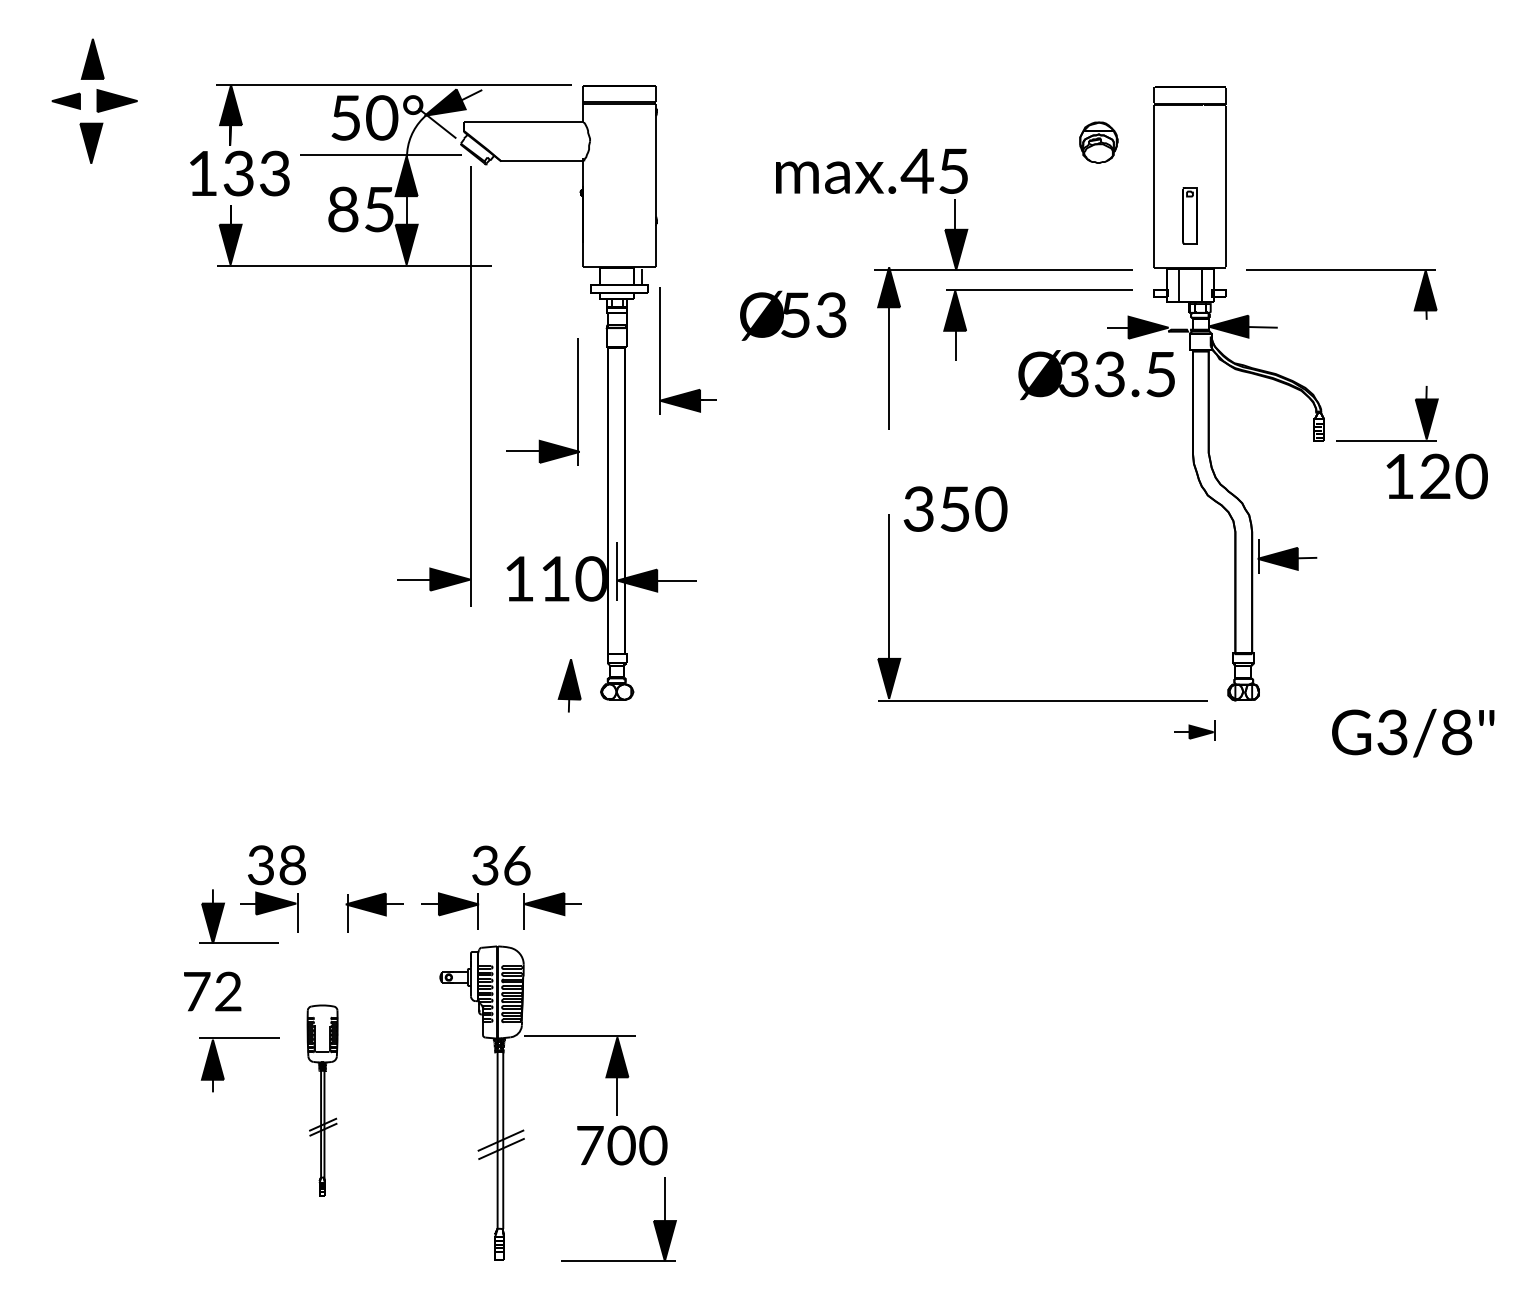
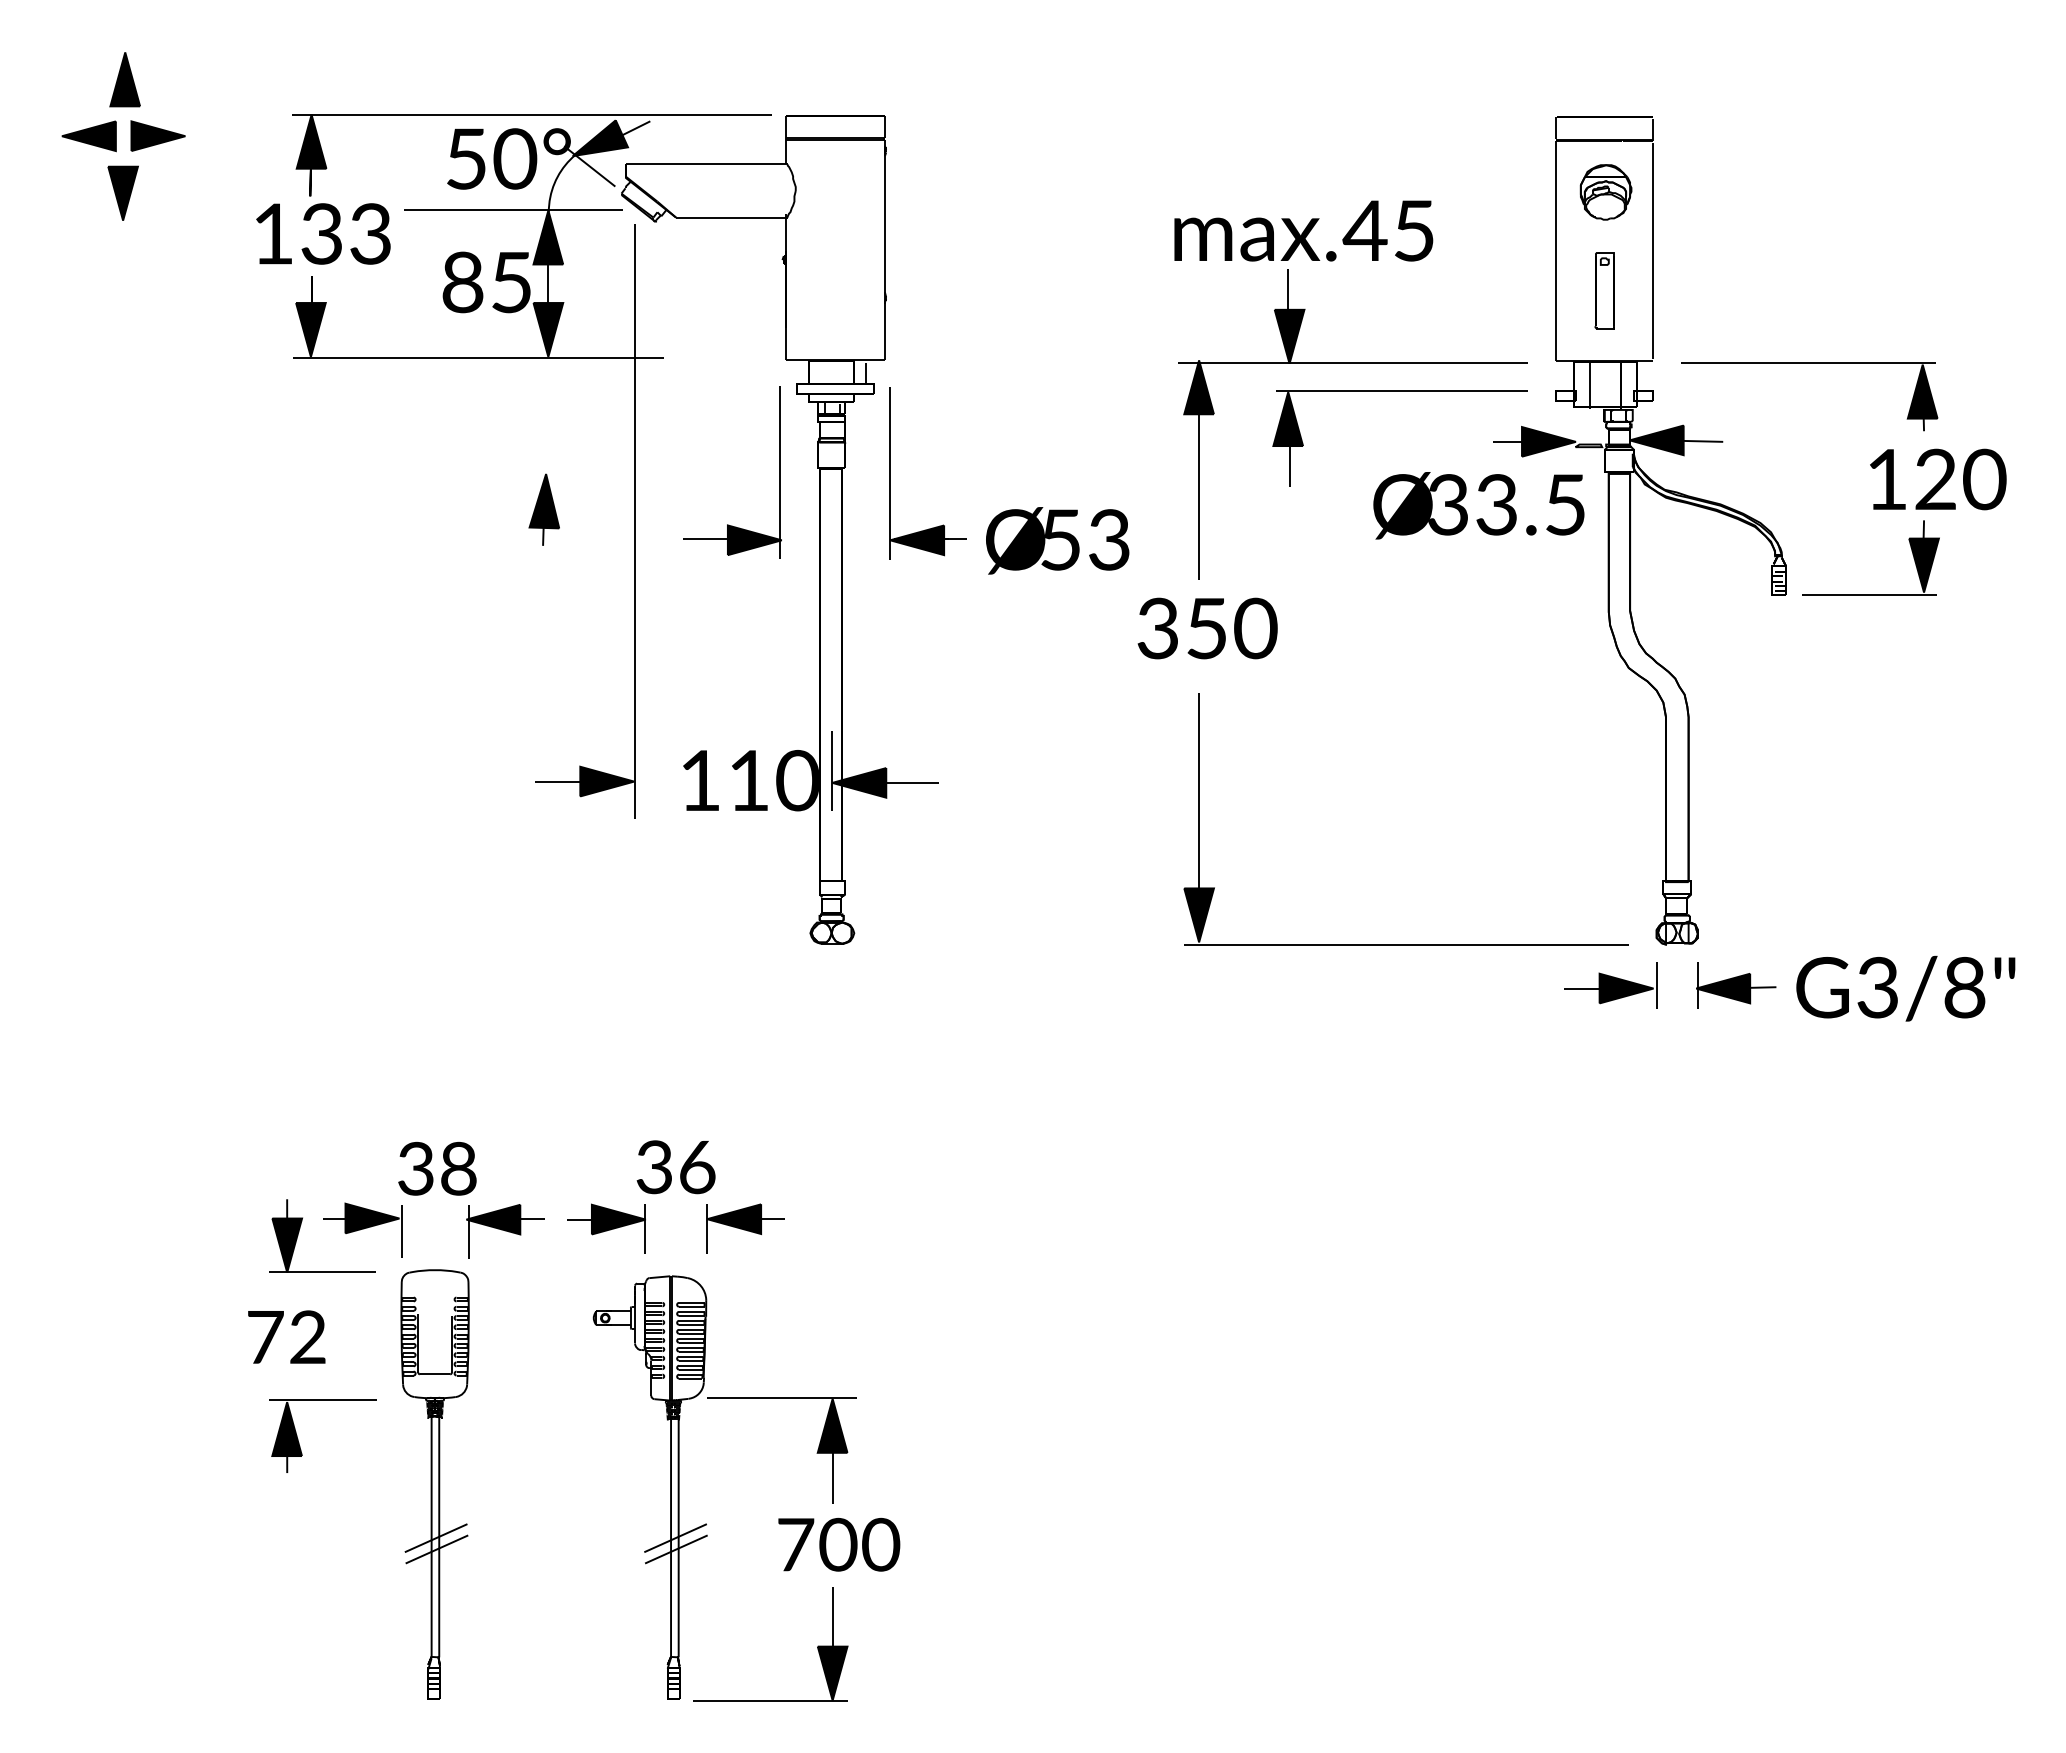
part: (65, 101) -> (88, 136), size x1.43
part: (1098, 142) -> (1605, 192), moved
text: (871, 170) -> (1303, 230), moved
text: (793, 315) -> (1057, 540), moved
part: (578, 401) -> (779, 472), moved
text: (1437, 476) -> (1938, 479), moved
text: (955, 509) -> (1207, 628), moved
part: (1287, 556) -> (1736, 985), moved
part: (569, 685) -> (543, 509), moved
part: (1194, 730) -> (1610, 985), size x1.67
text: (276, 865) -> (437, 1168), moved
part: (322, 1100) -> (434, 1484), size x1.67
part: (653, 1220) -> (817, 1646), moved

